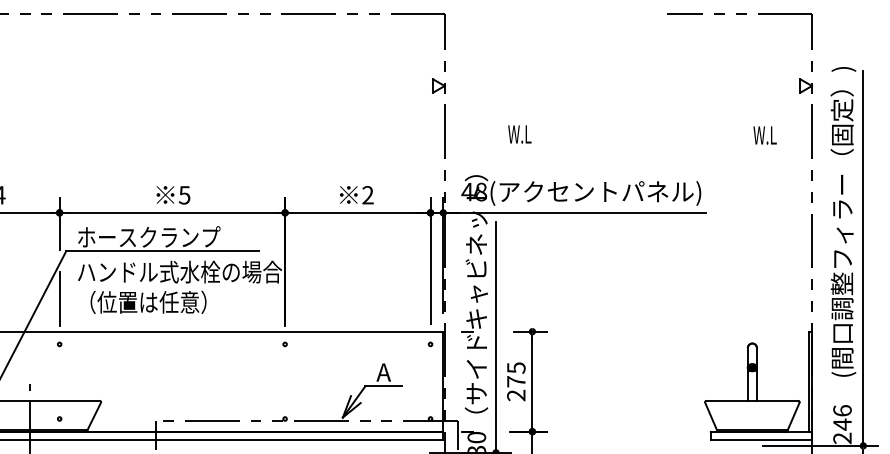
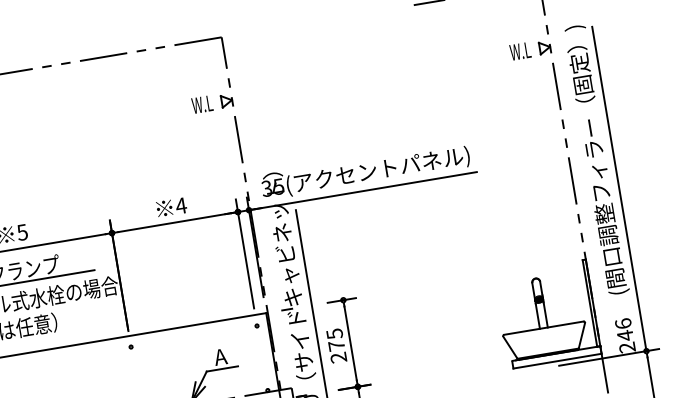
text: (519, 134) -> (202, 104), moved
text: (764, 135) -> (519, 51), moved
text: (474, 191) -> (272, 187), 48( -> 35(
text: (367, 195) -> (180, 206), 2 -> 4

